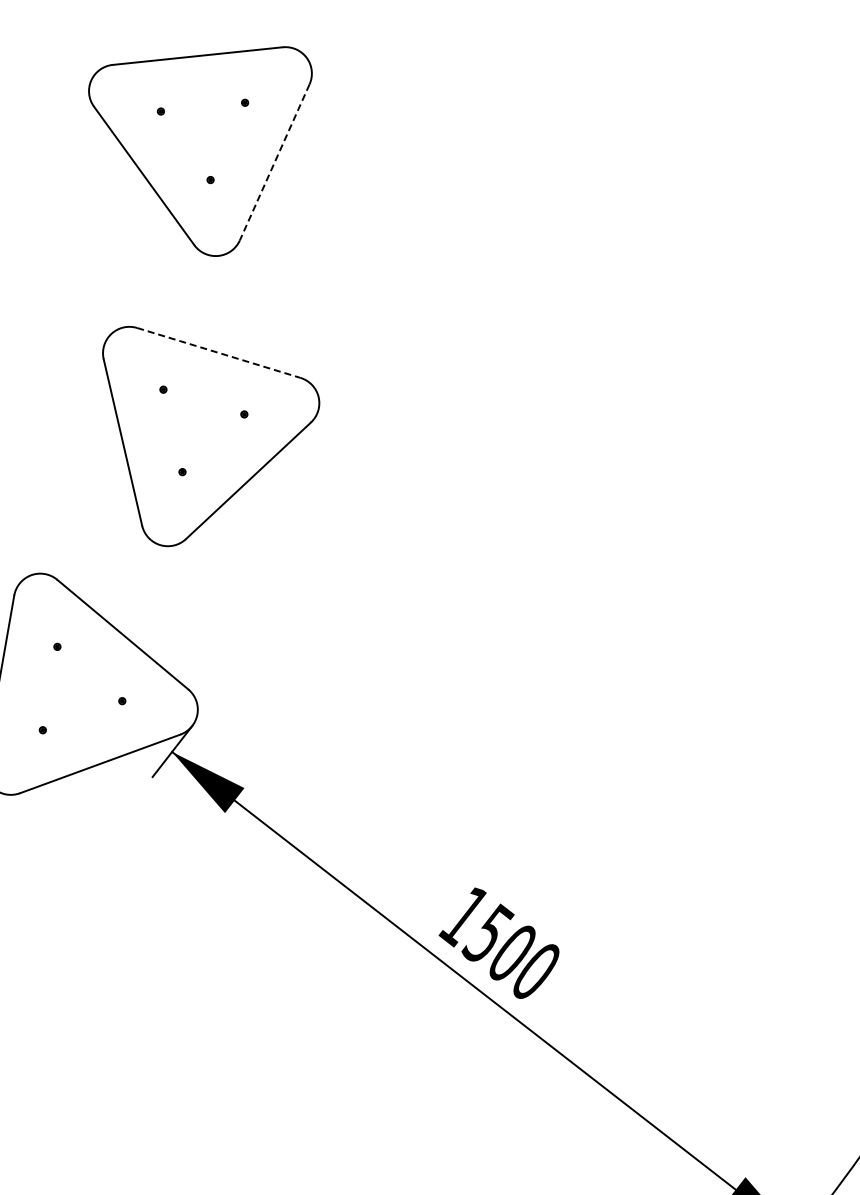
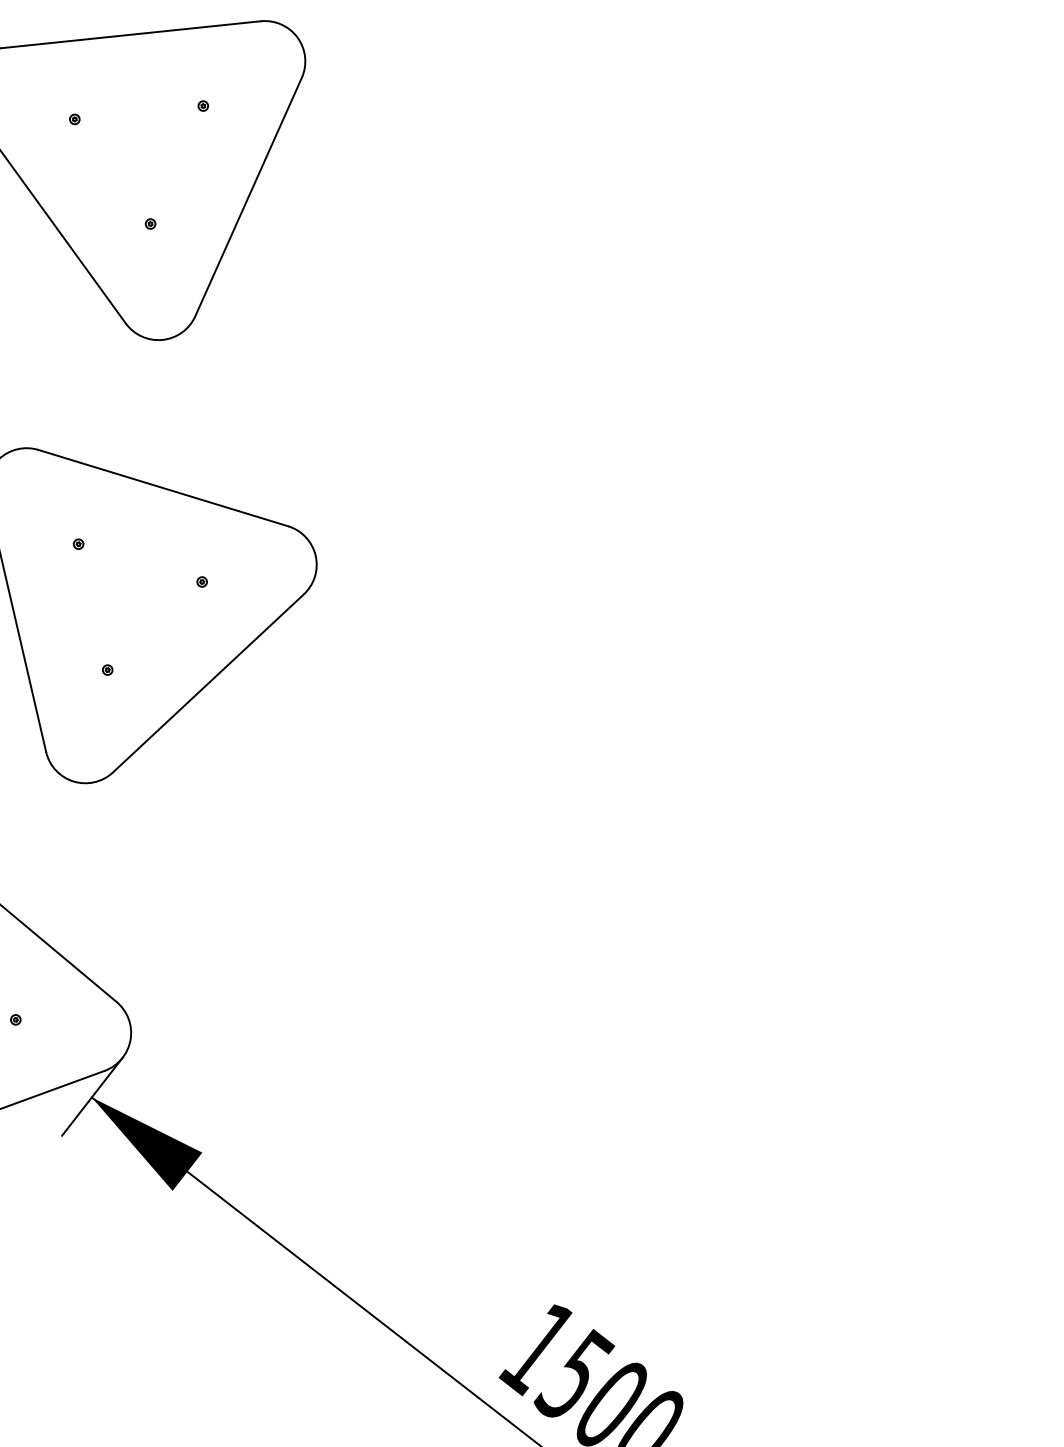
line: (274, 162) -> (248, 197), dashed -> solid
line: (219, 353) -> (164, 488), dashed -> solid

